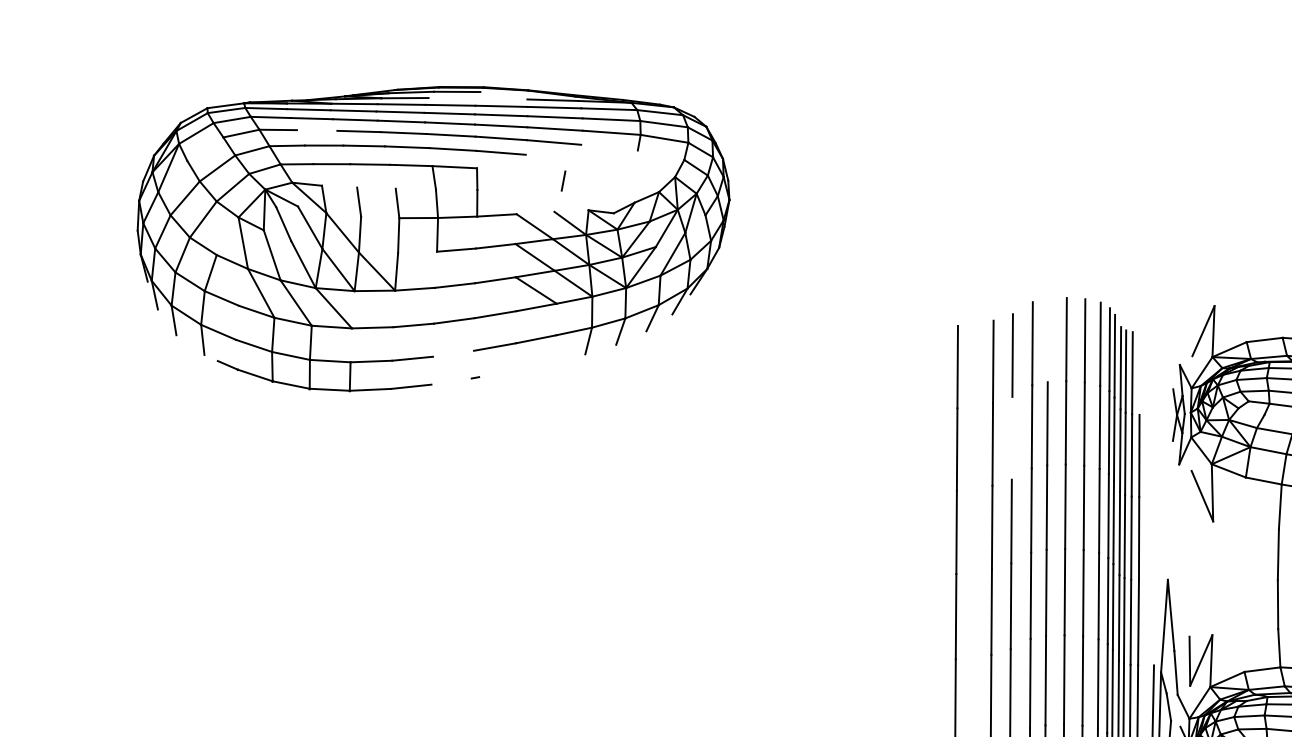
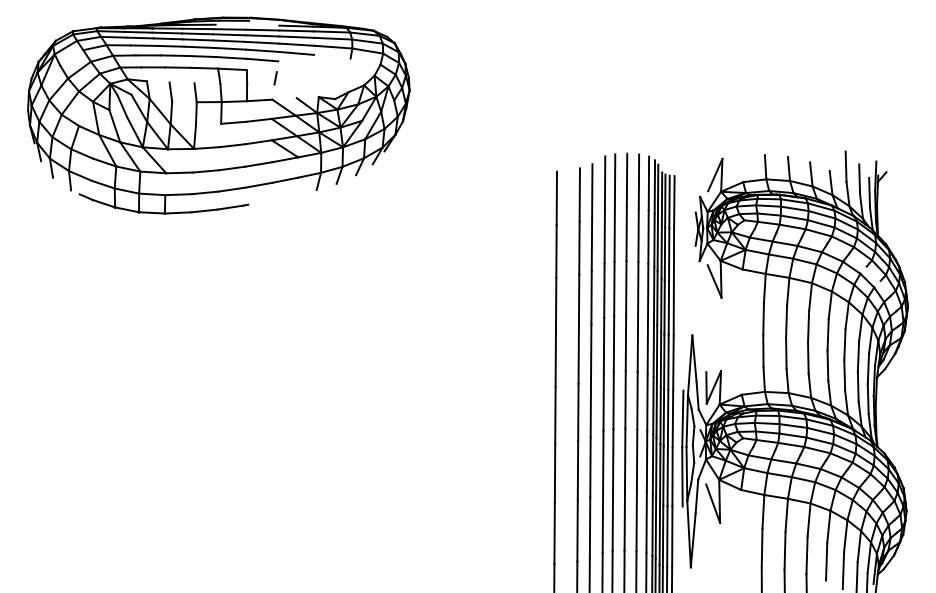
line: (316, 130) -> (143, 45), added
line: (563, 181) -> (275, 78), moved
line: (1281, 319) -> (765, 167), added
line: (1047, 339) -> (614, 180), added
line: (453, 353) -> (231, 189), added
line: (1140, 373) -> (674, 202), added
line: (451, 381) -> (230, 207), added
line: (1011, 437) -> (591, 243), added

